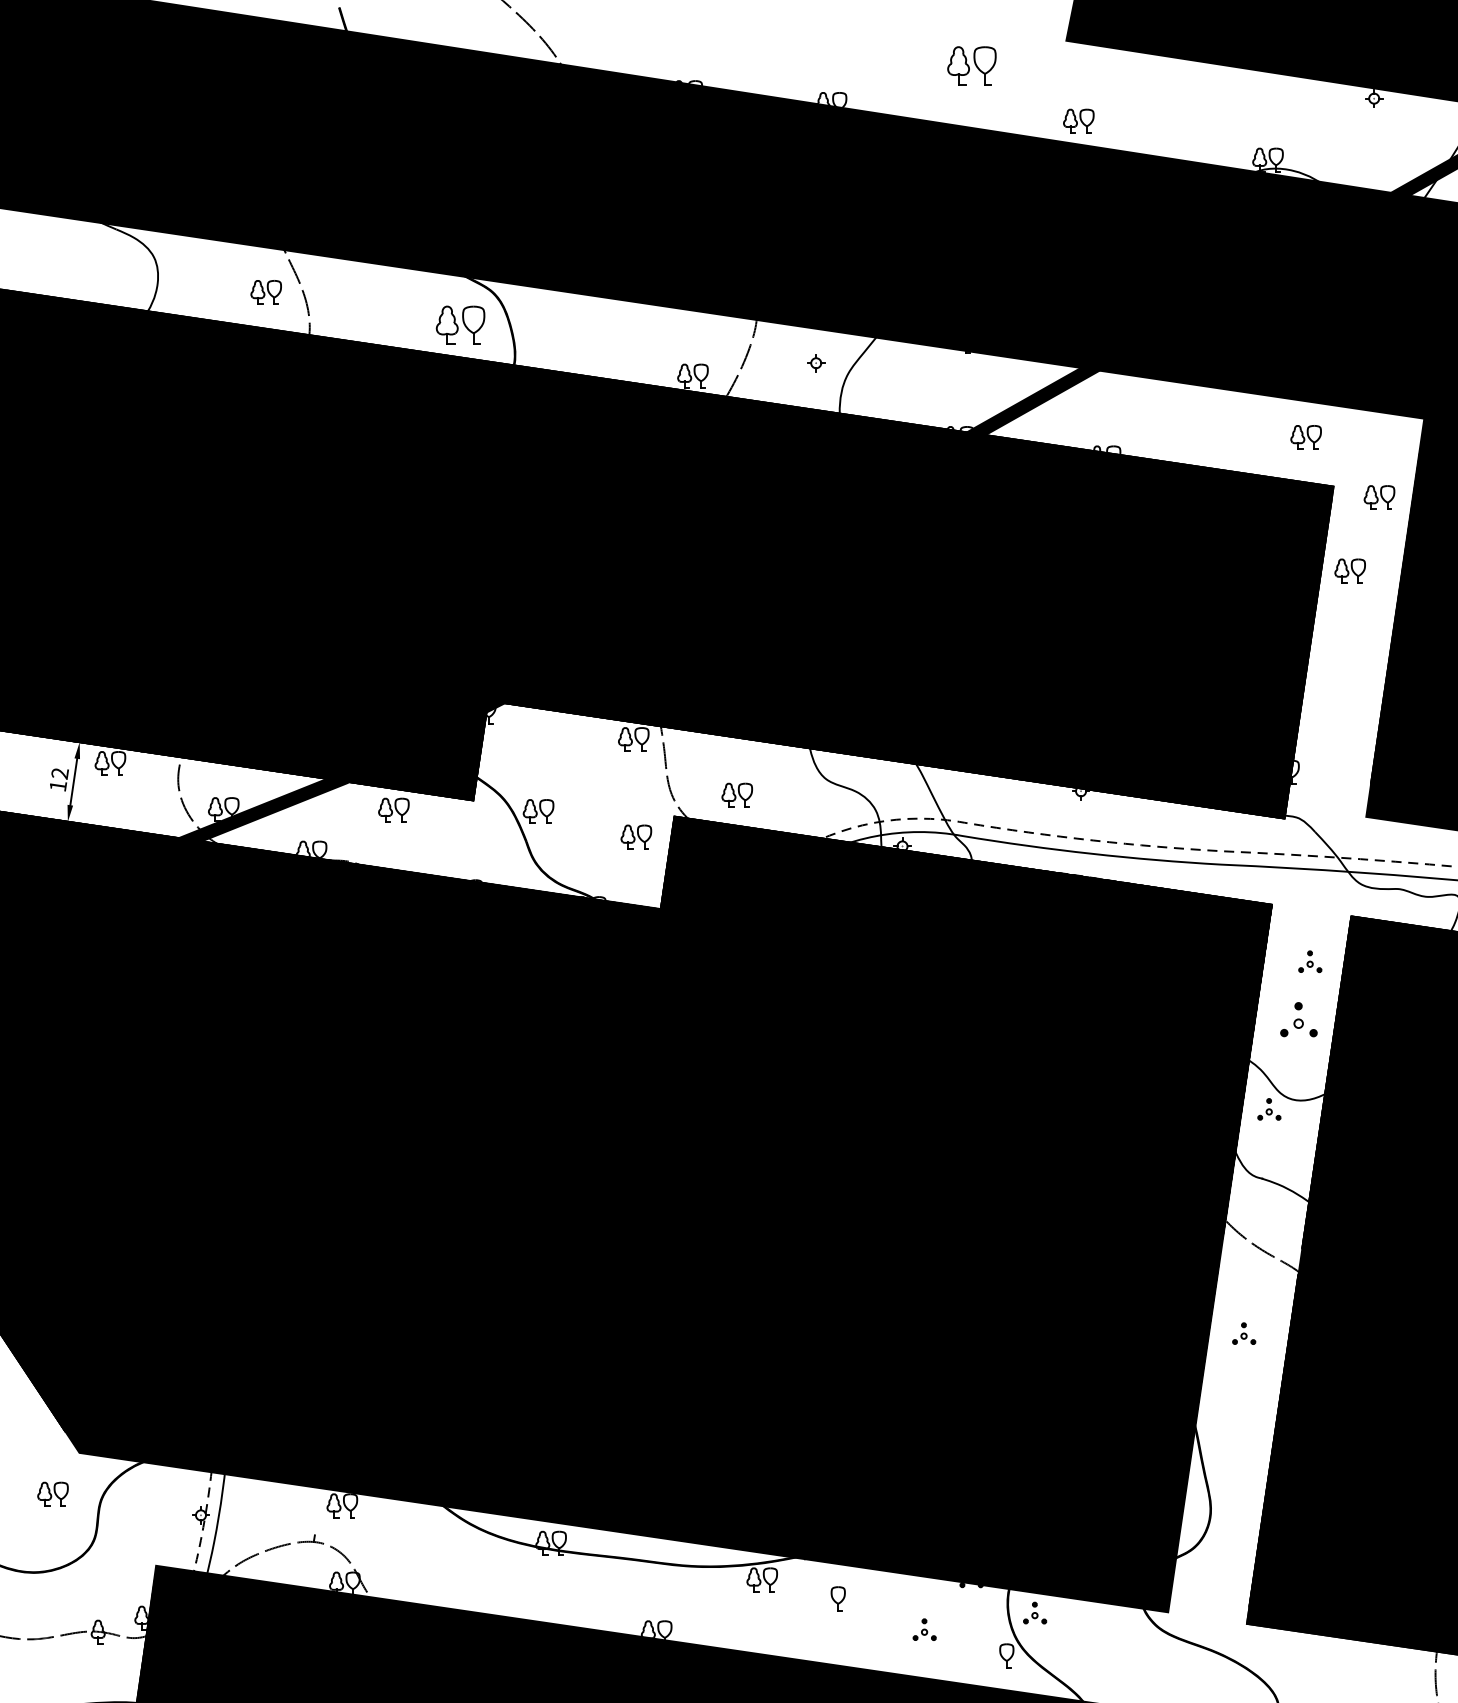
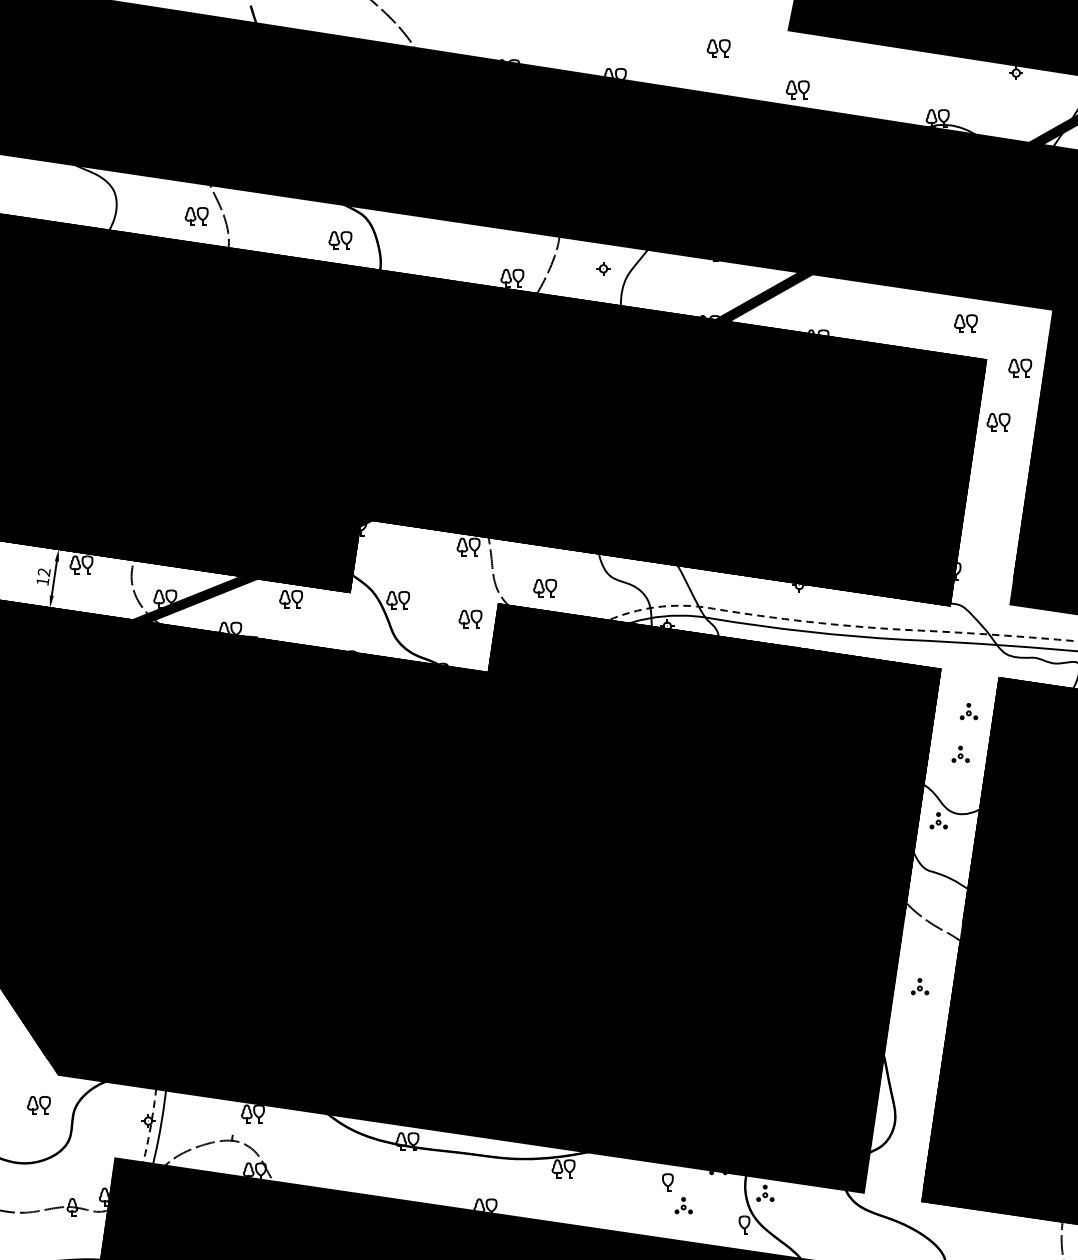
part: (971, 65) -> (718, 48), size x0.62
part: (460, 324) -> (340, 240), size x0.62
part: (1299, 1019) -> (960, 754), size x0.62
part: (837, 1598) -> (667, 1182), moved

